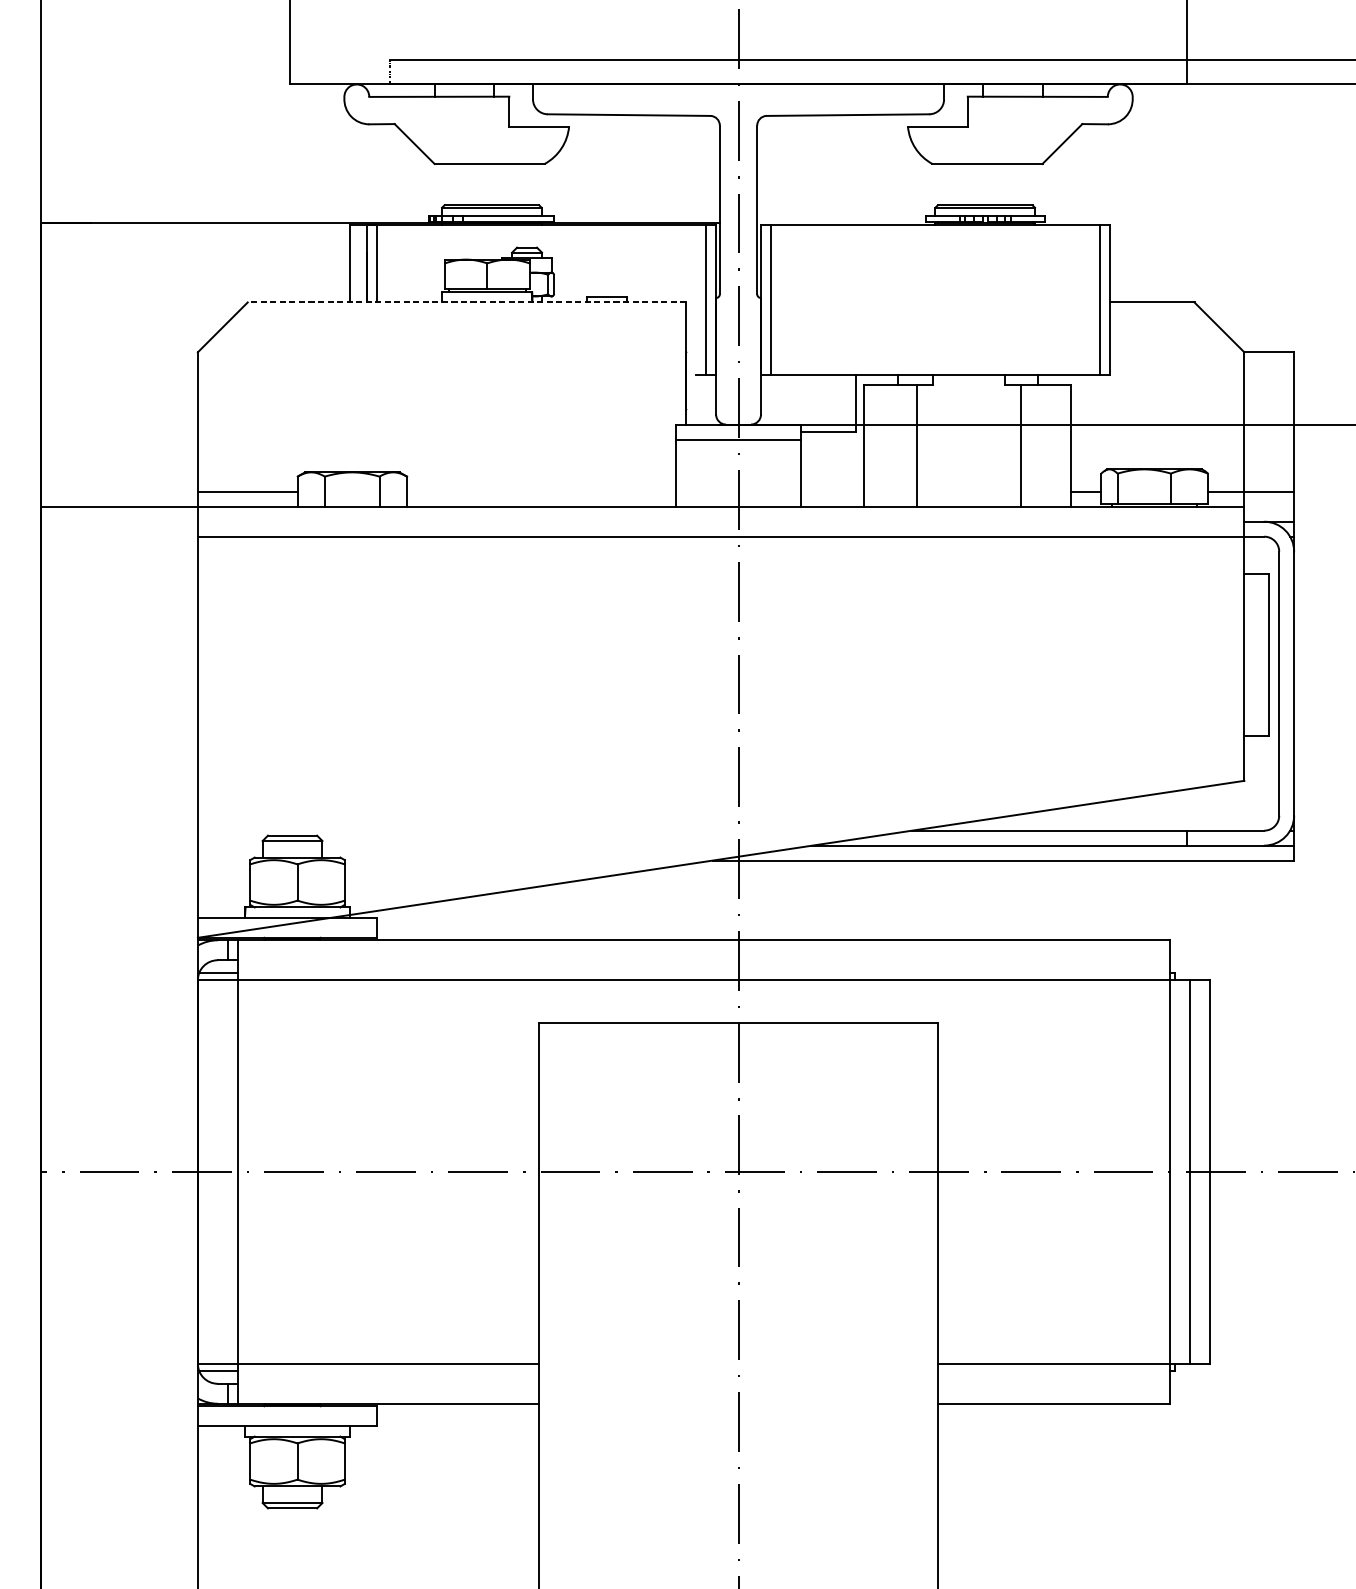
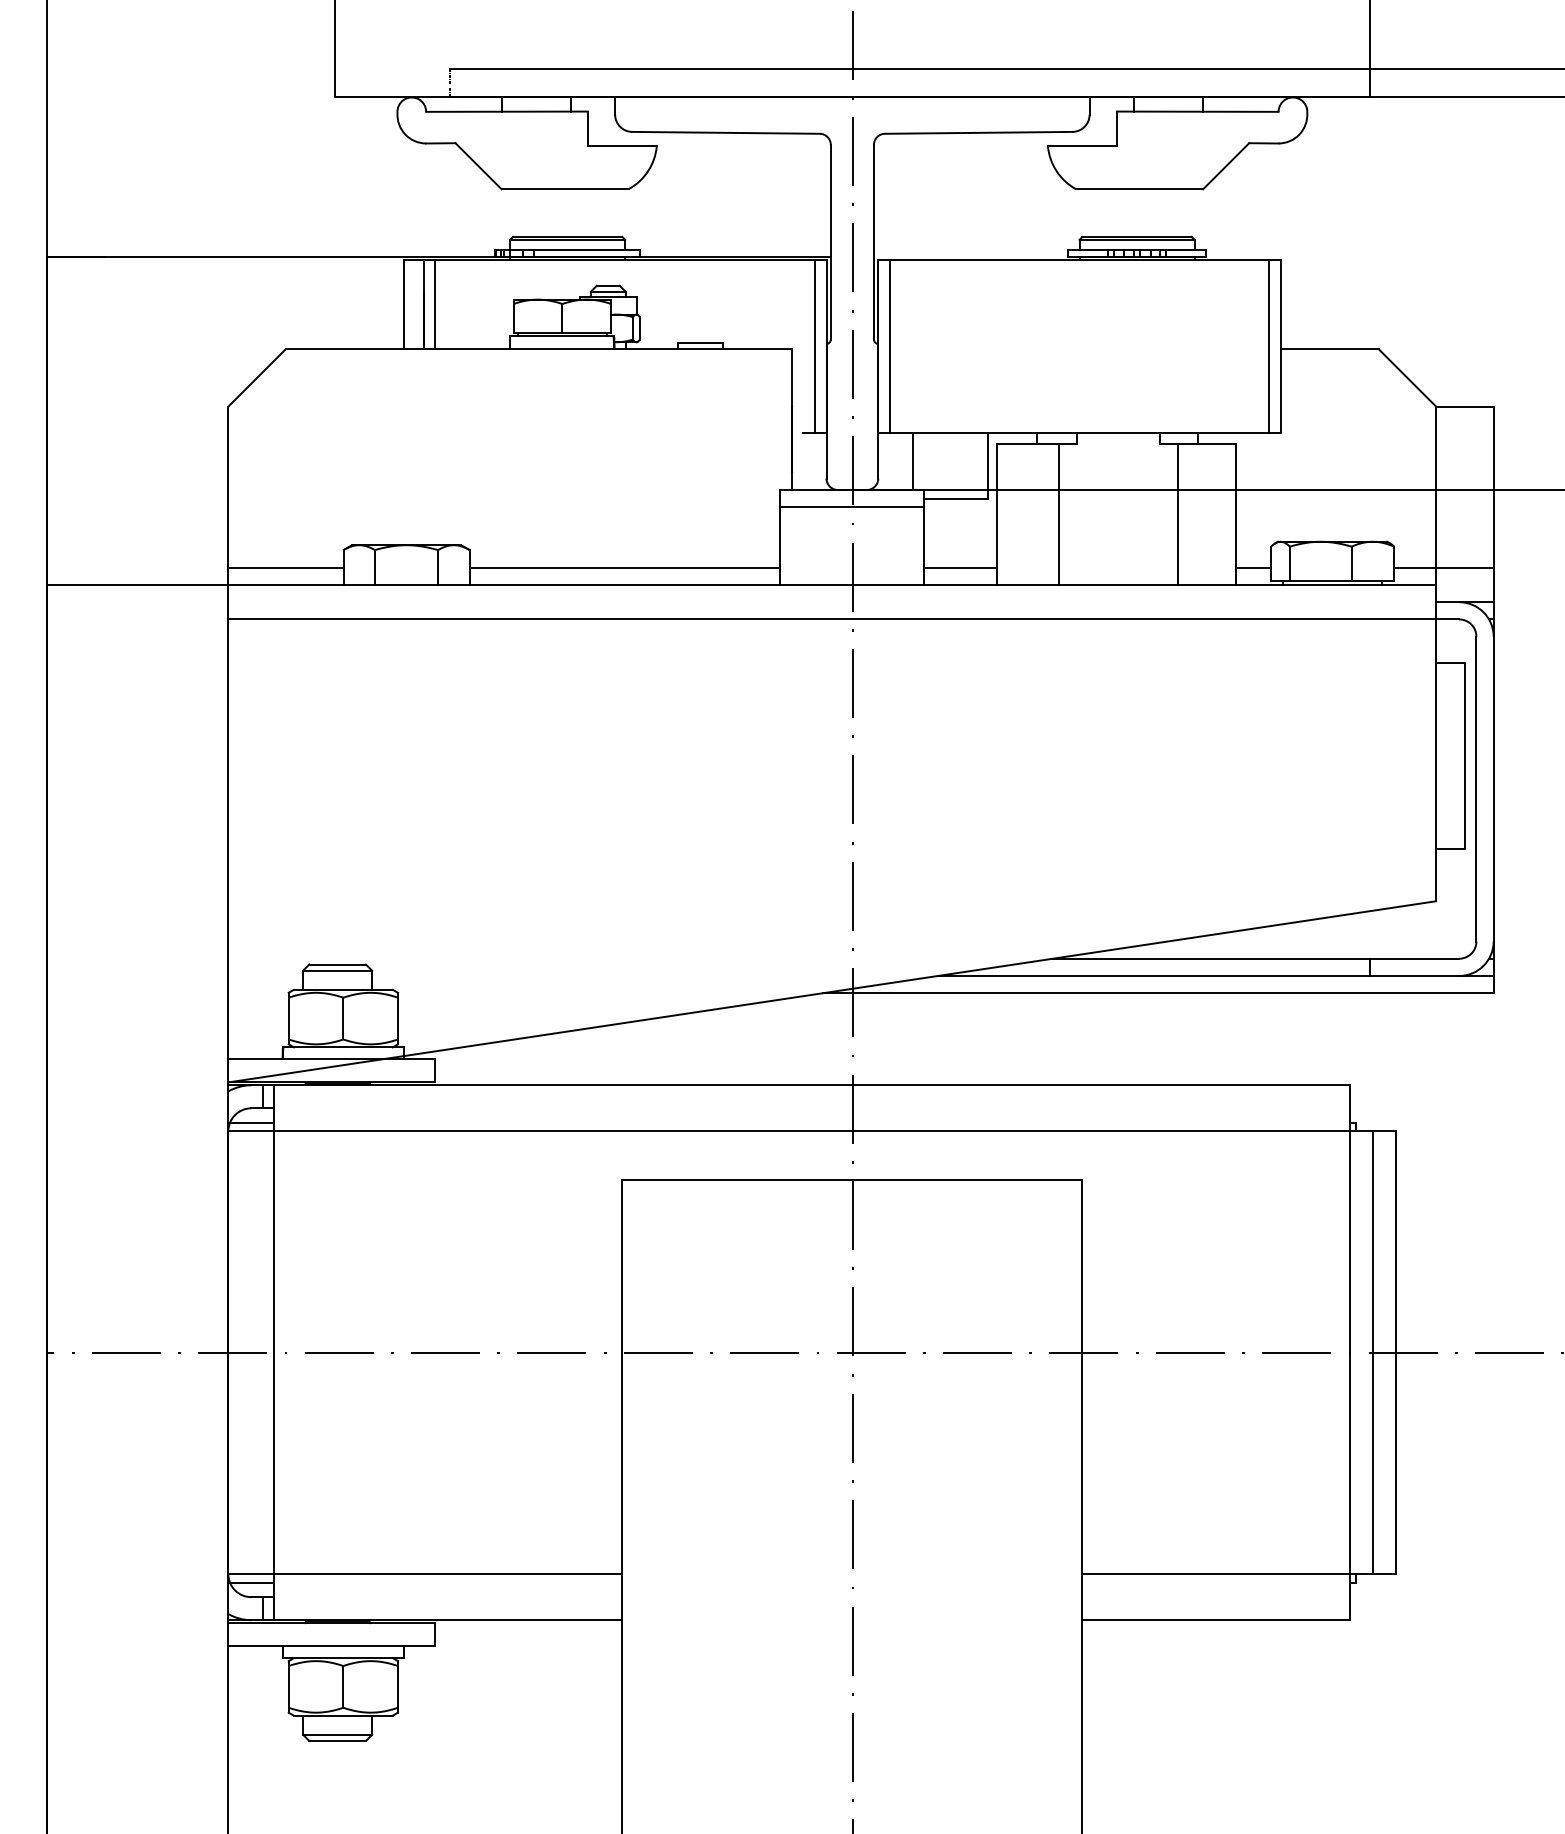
line: (466, 302) -> (538, 349), dashed -> solid
line: (790, 399) -> (912, 461), added
line: (541, 491) -> (624, 567), added
line: (832, 491) -> (960, 567), added

